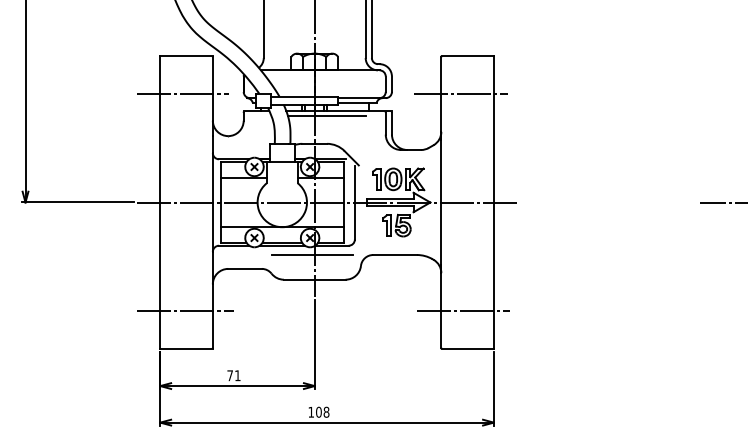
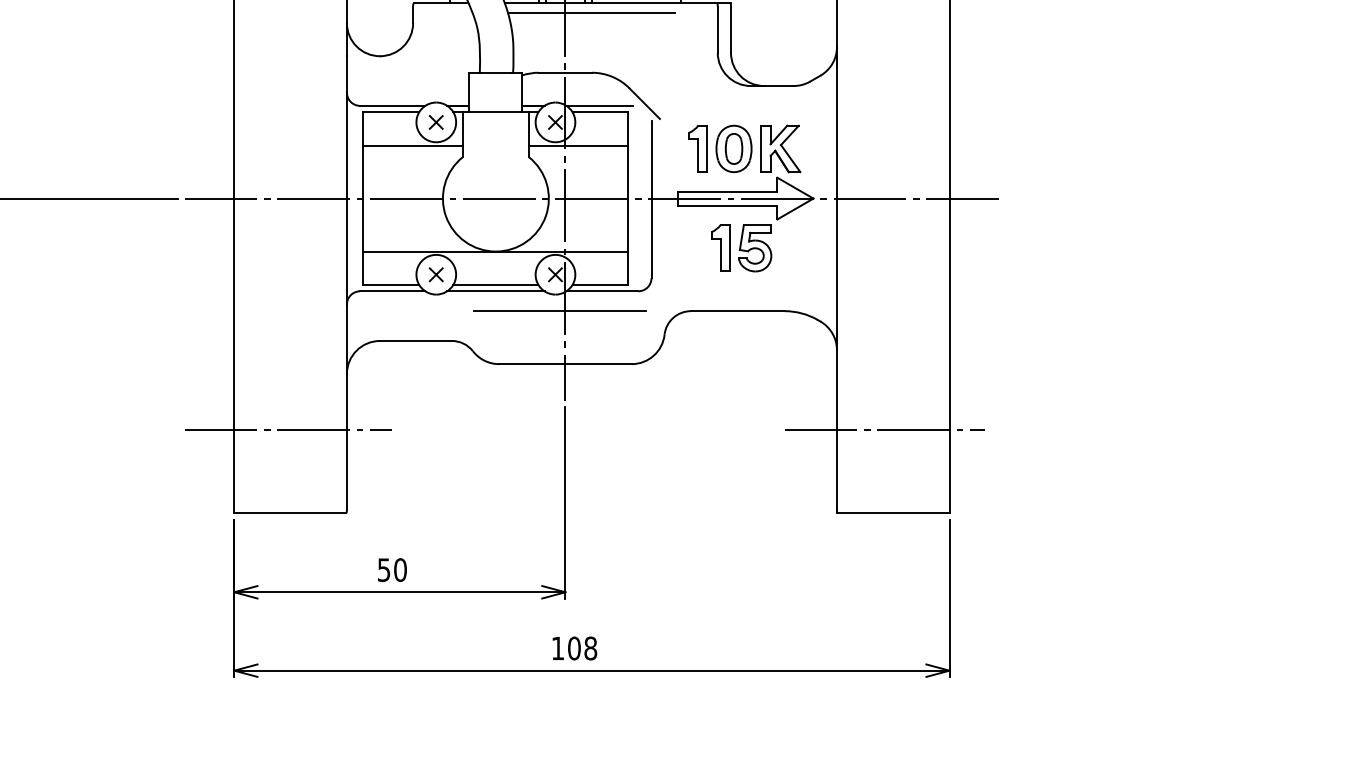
text: (233, 375) -> (391, 569), 71 -> 50

